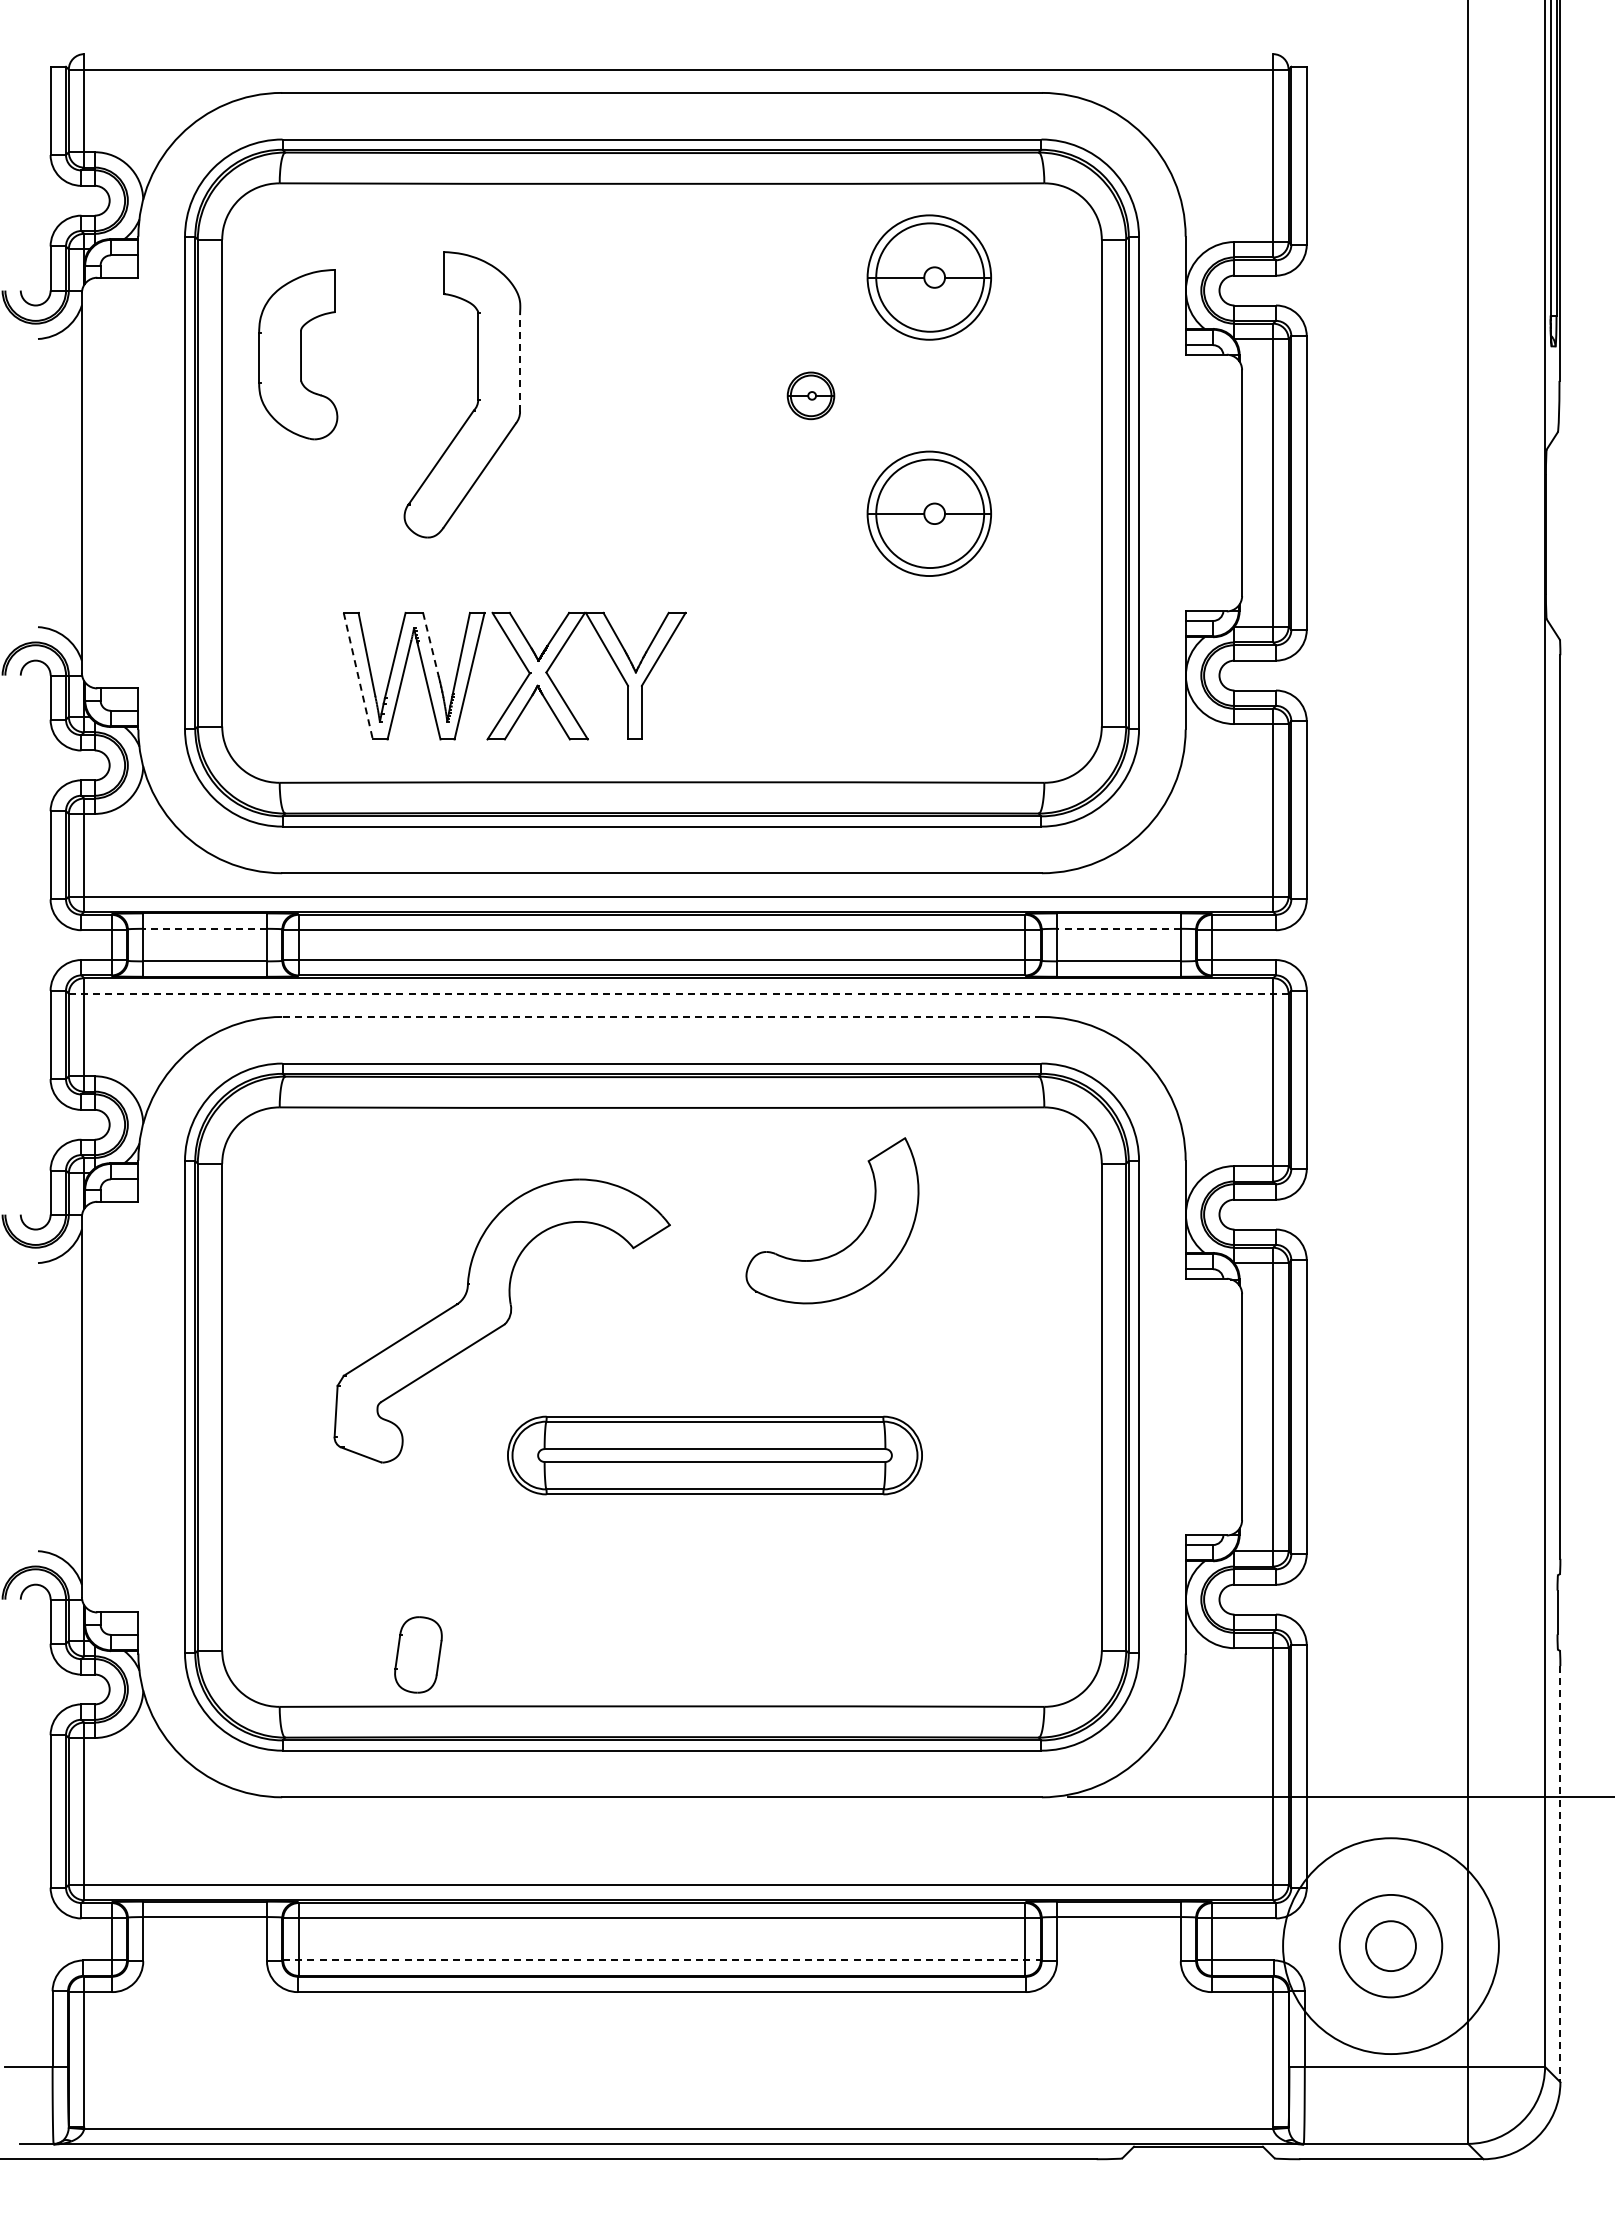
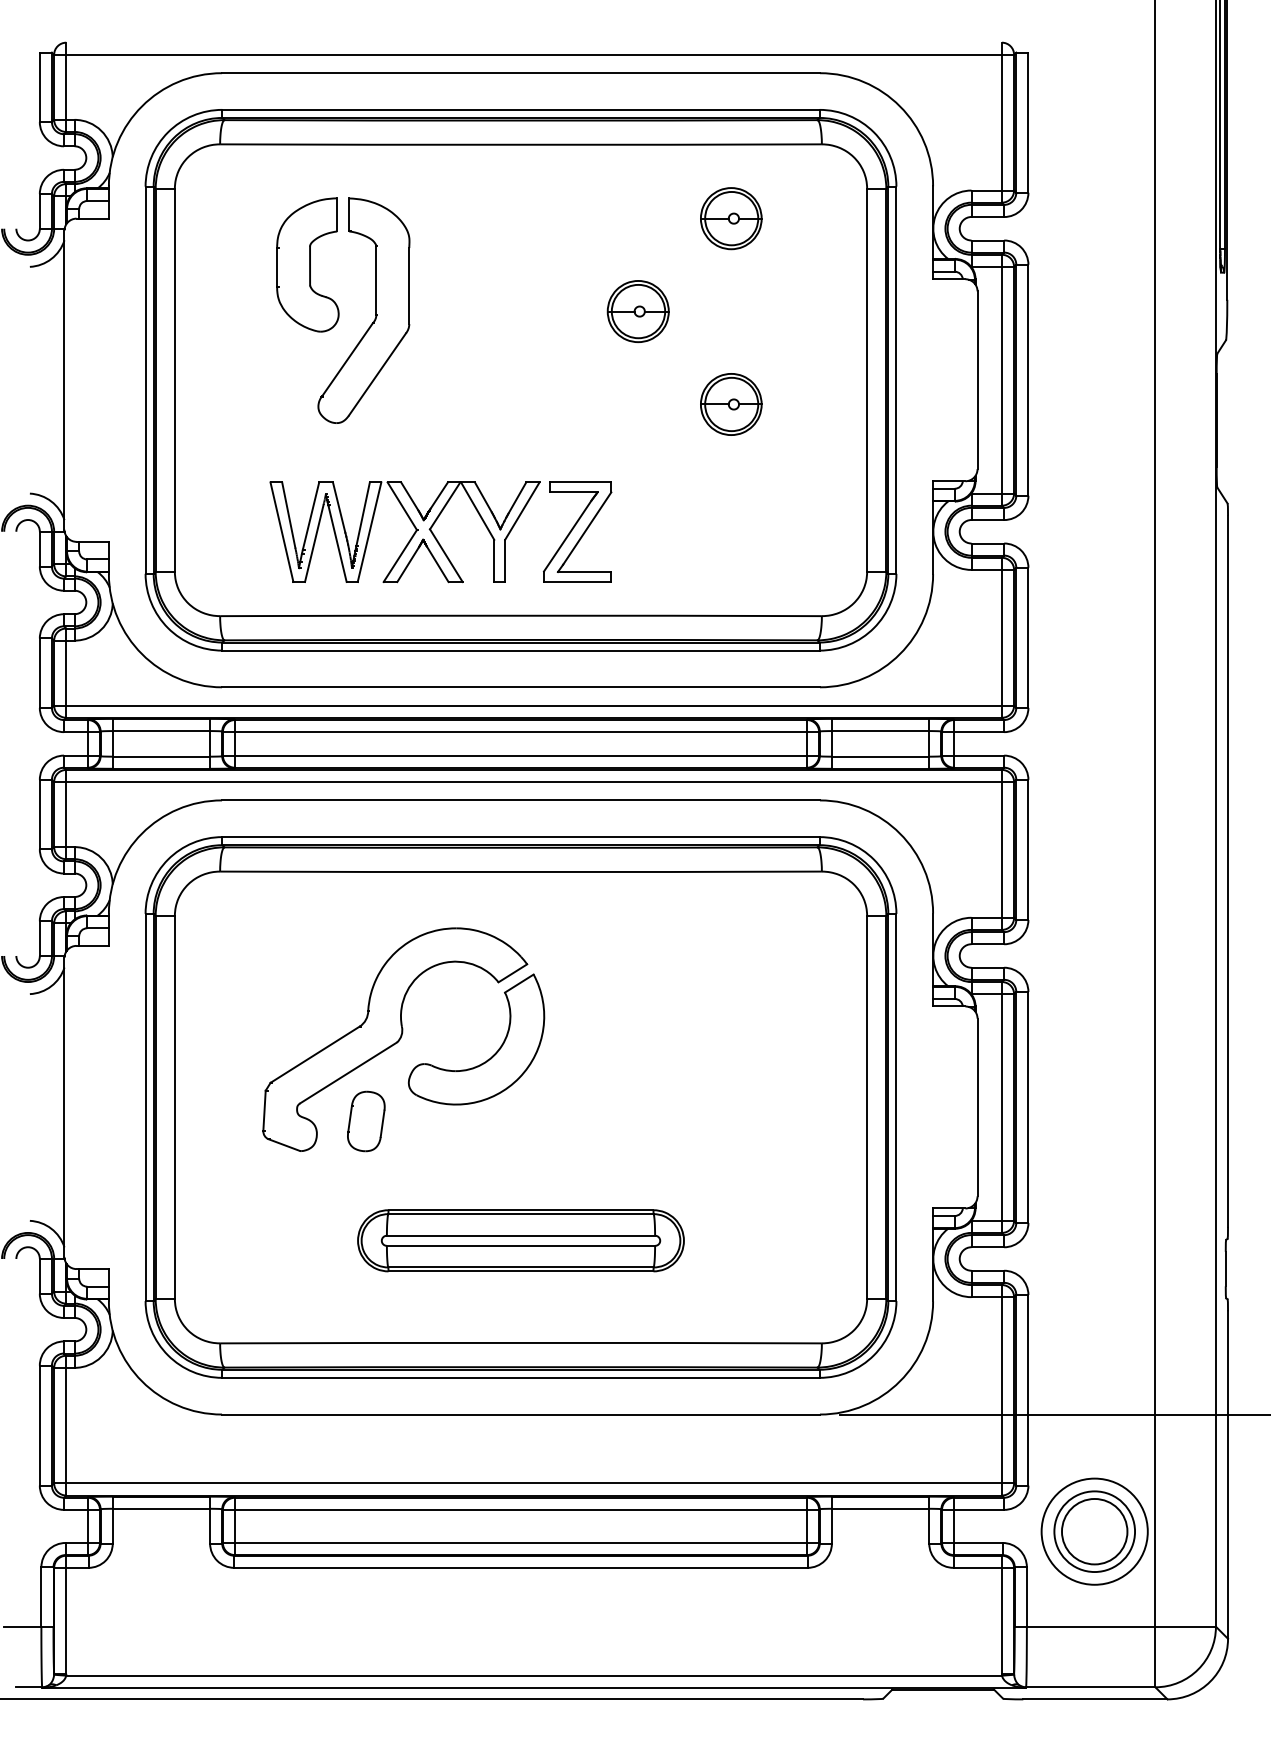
part: (928, 277) -> (730, 218), size x0.62
part: (298, 354) -> (308, 264), moved
line: (520, 362) -> (409, 285), dashed -> solid
part: (810, 395) -> (637, 311), size x1.67
part: (928, 513) -> (730, 404), size x0.62
line: (430, 644) -> (338, 507), dashed -> solid
part: (733, 675) -> (577, 531), added
line: (358, 676) -> (282, 532), dashed -> solid
line: (205, 928) -> (161, 730), dashed -> solid
line: (1118, 928) -> (880, 730), dashed -> solid
line: (678, 993) -> (533, 781), dashed -> solid
line: (662, 1016) -> (521, 800), dashed -> solid
part: (853, 1240) -> (493, 1055), moved
part: (714, 1455) -> (520, 1240), moved
part: (418, 1654) -> (366, 1121), moved
line: (1560, 1874) -> (1228, 1475), dashed -> solid
circle: (1390, 1945) -> (1094, 1531), size x0.62
circle: (1390, 1945) -> (1094, 1531), size x1.67
line: (662, 1960) -> (521, 1542), dashed -> solid

